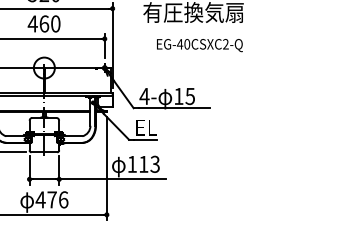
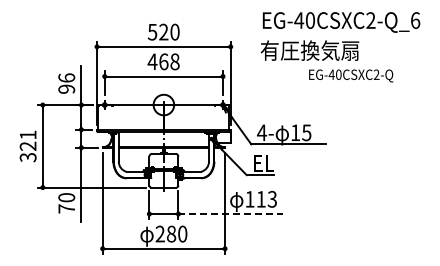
text: (55, 23) -> (174, 61), 460 -> 468
text: (200, 45) -> (351, 75), moved
line: (113, 179) -> (231, 214), solid -> dashed
text: (52, 199) -> (171, 233), 476 -> 280

